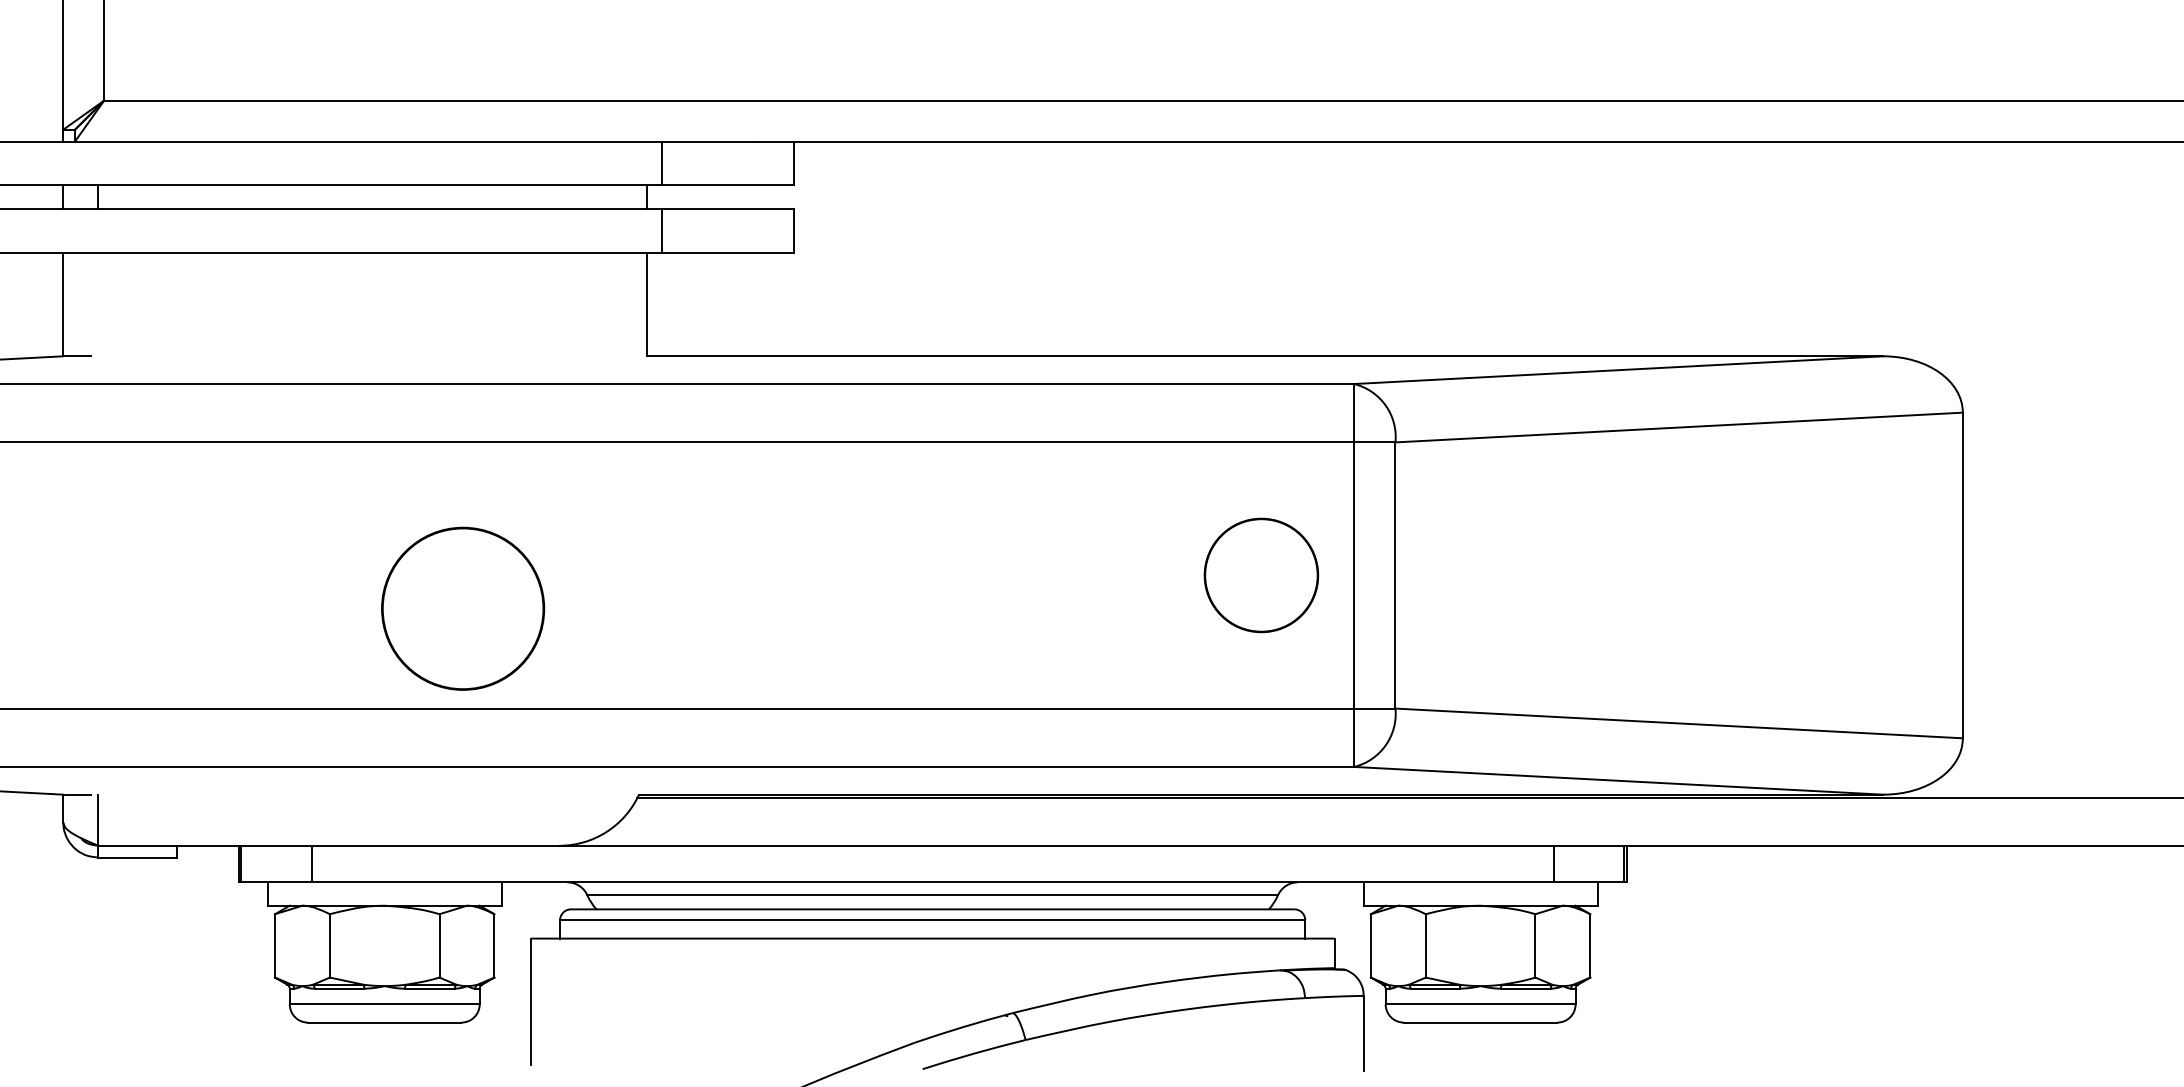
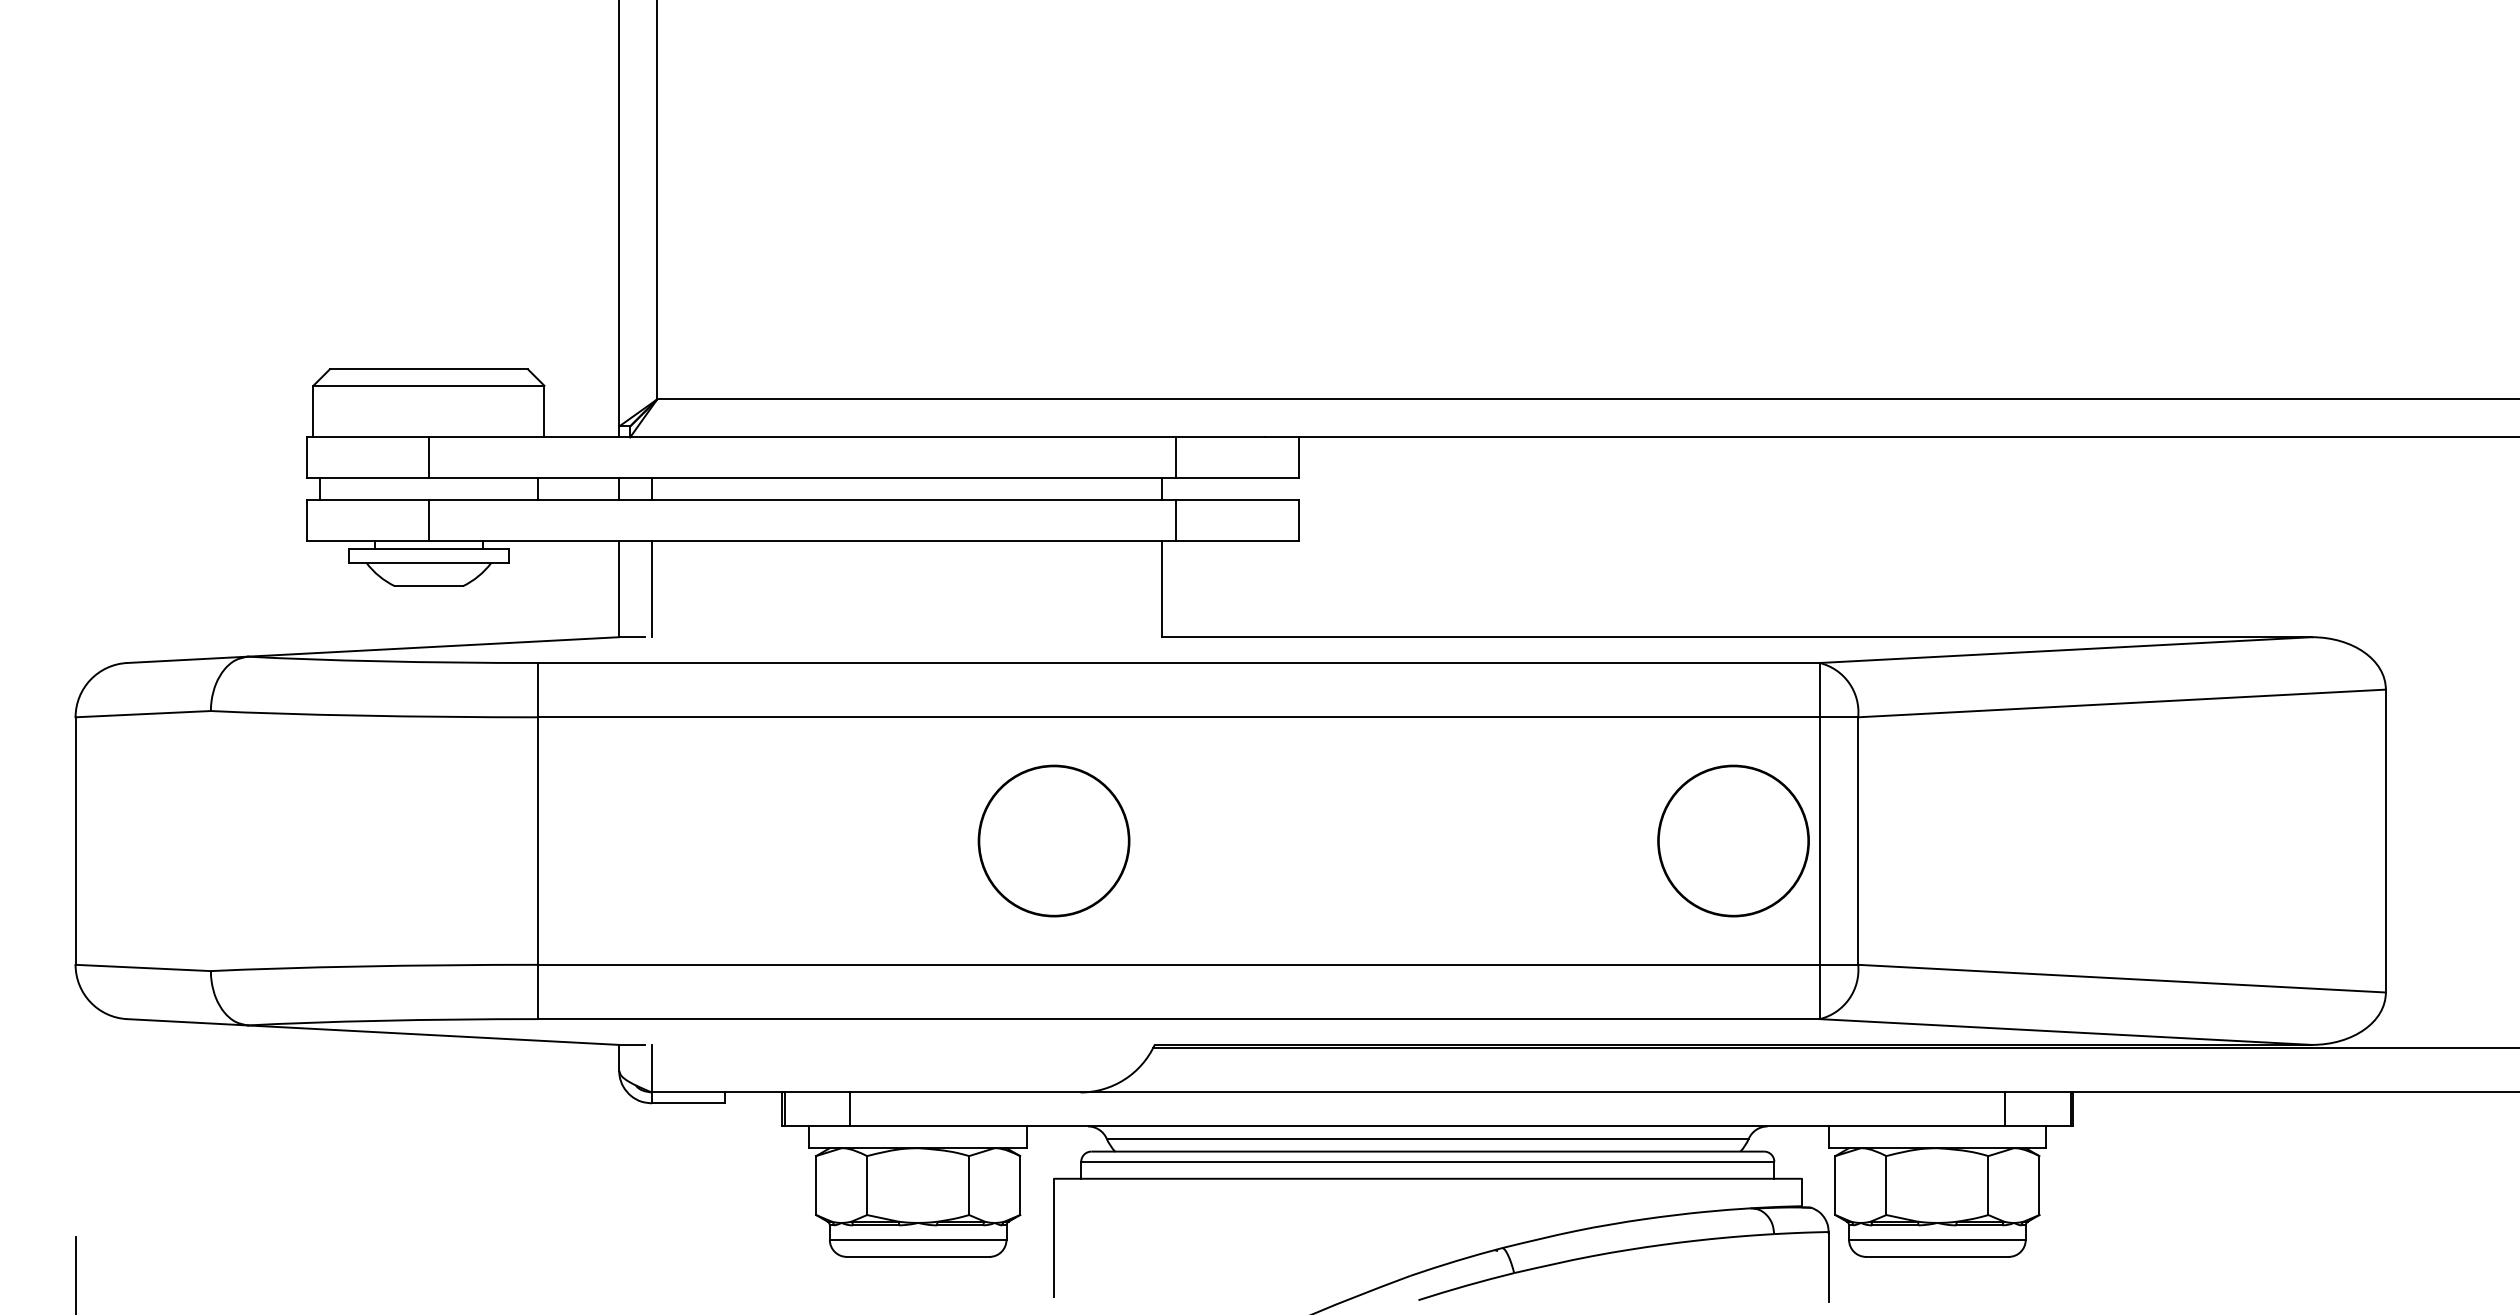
line: (98, 303) -> (651, 588), added
part: (1261, 574) -> (1733, 840), size x1.43
part: (462, 608) -> (1053, 840), moved

